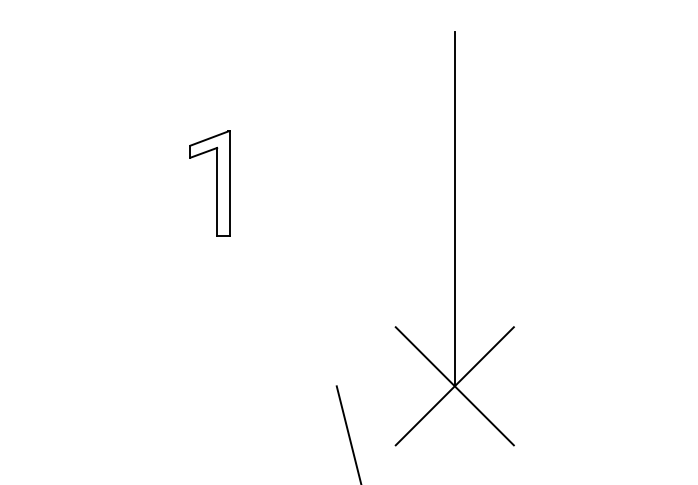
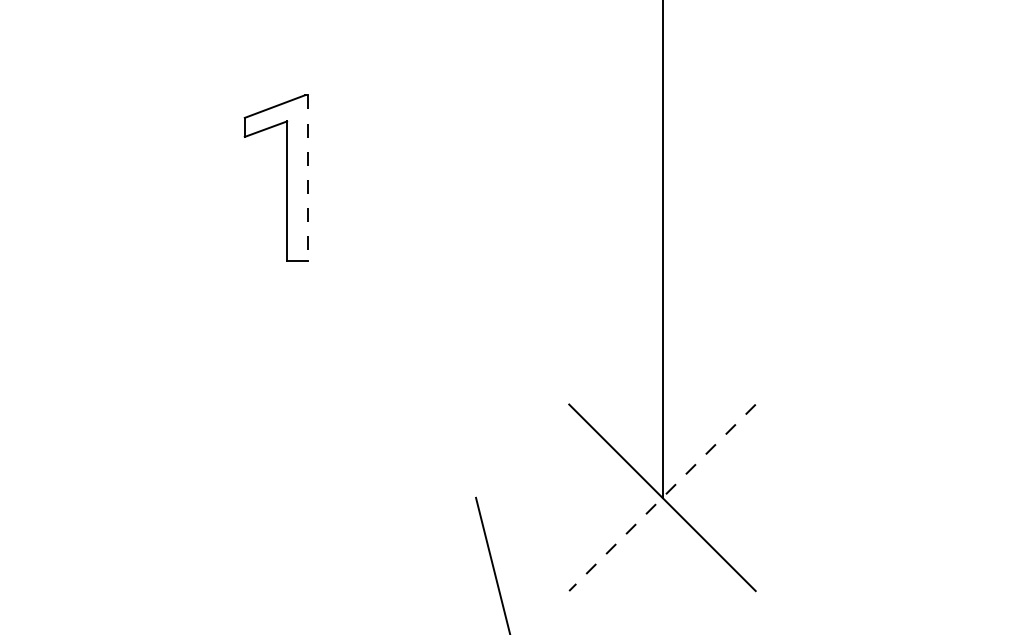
line: (230, 184) -> (308, 179), solid -> dashed
line: (454, 386) -> (661, 498), solid -> dashed

